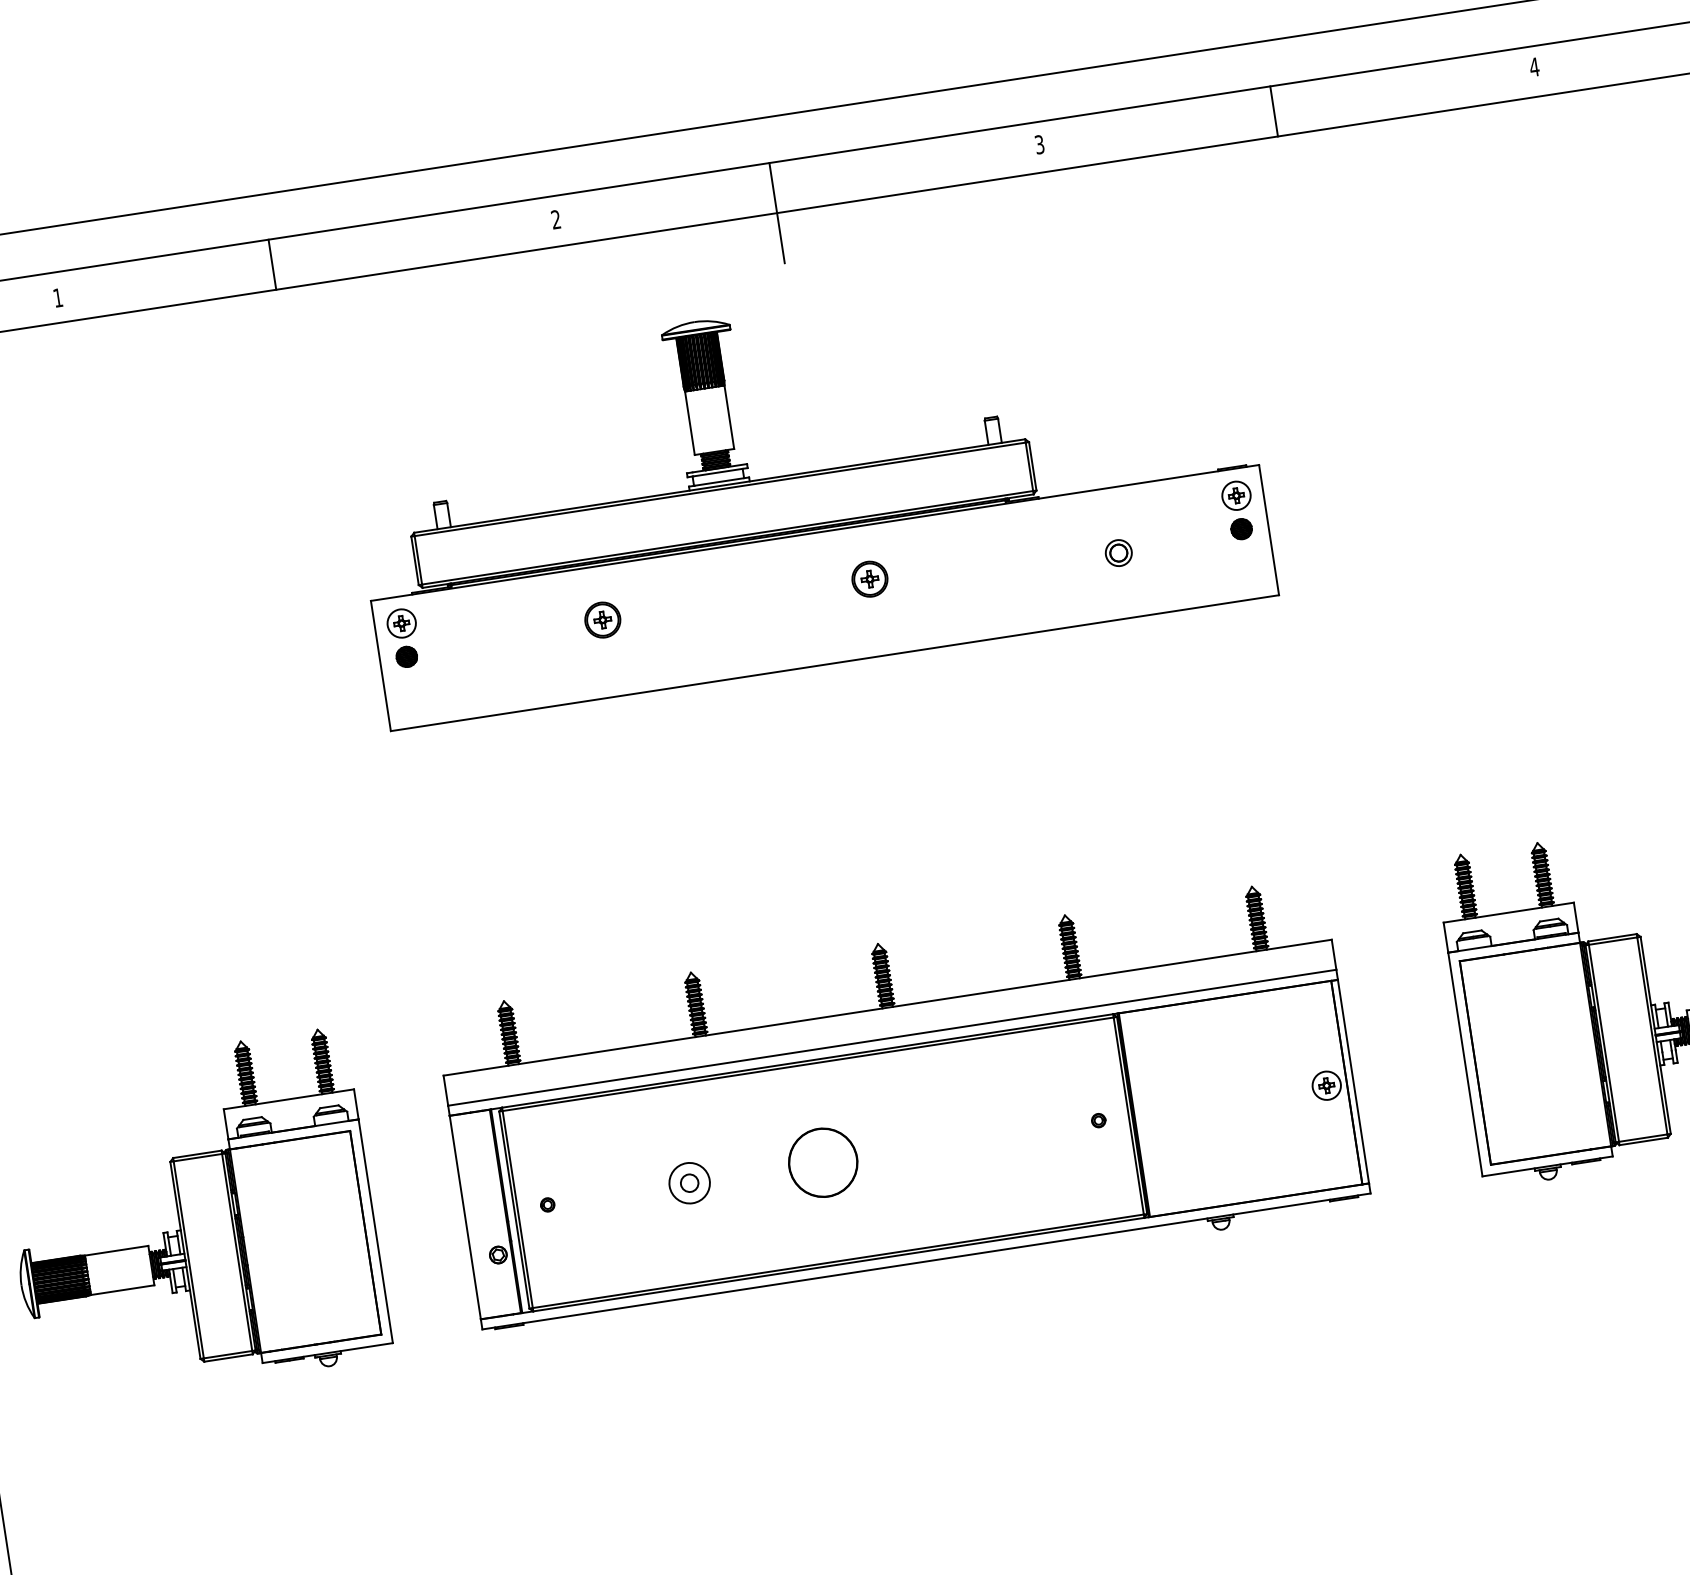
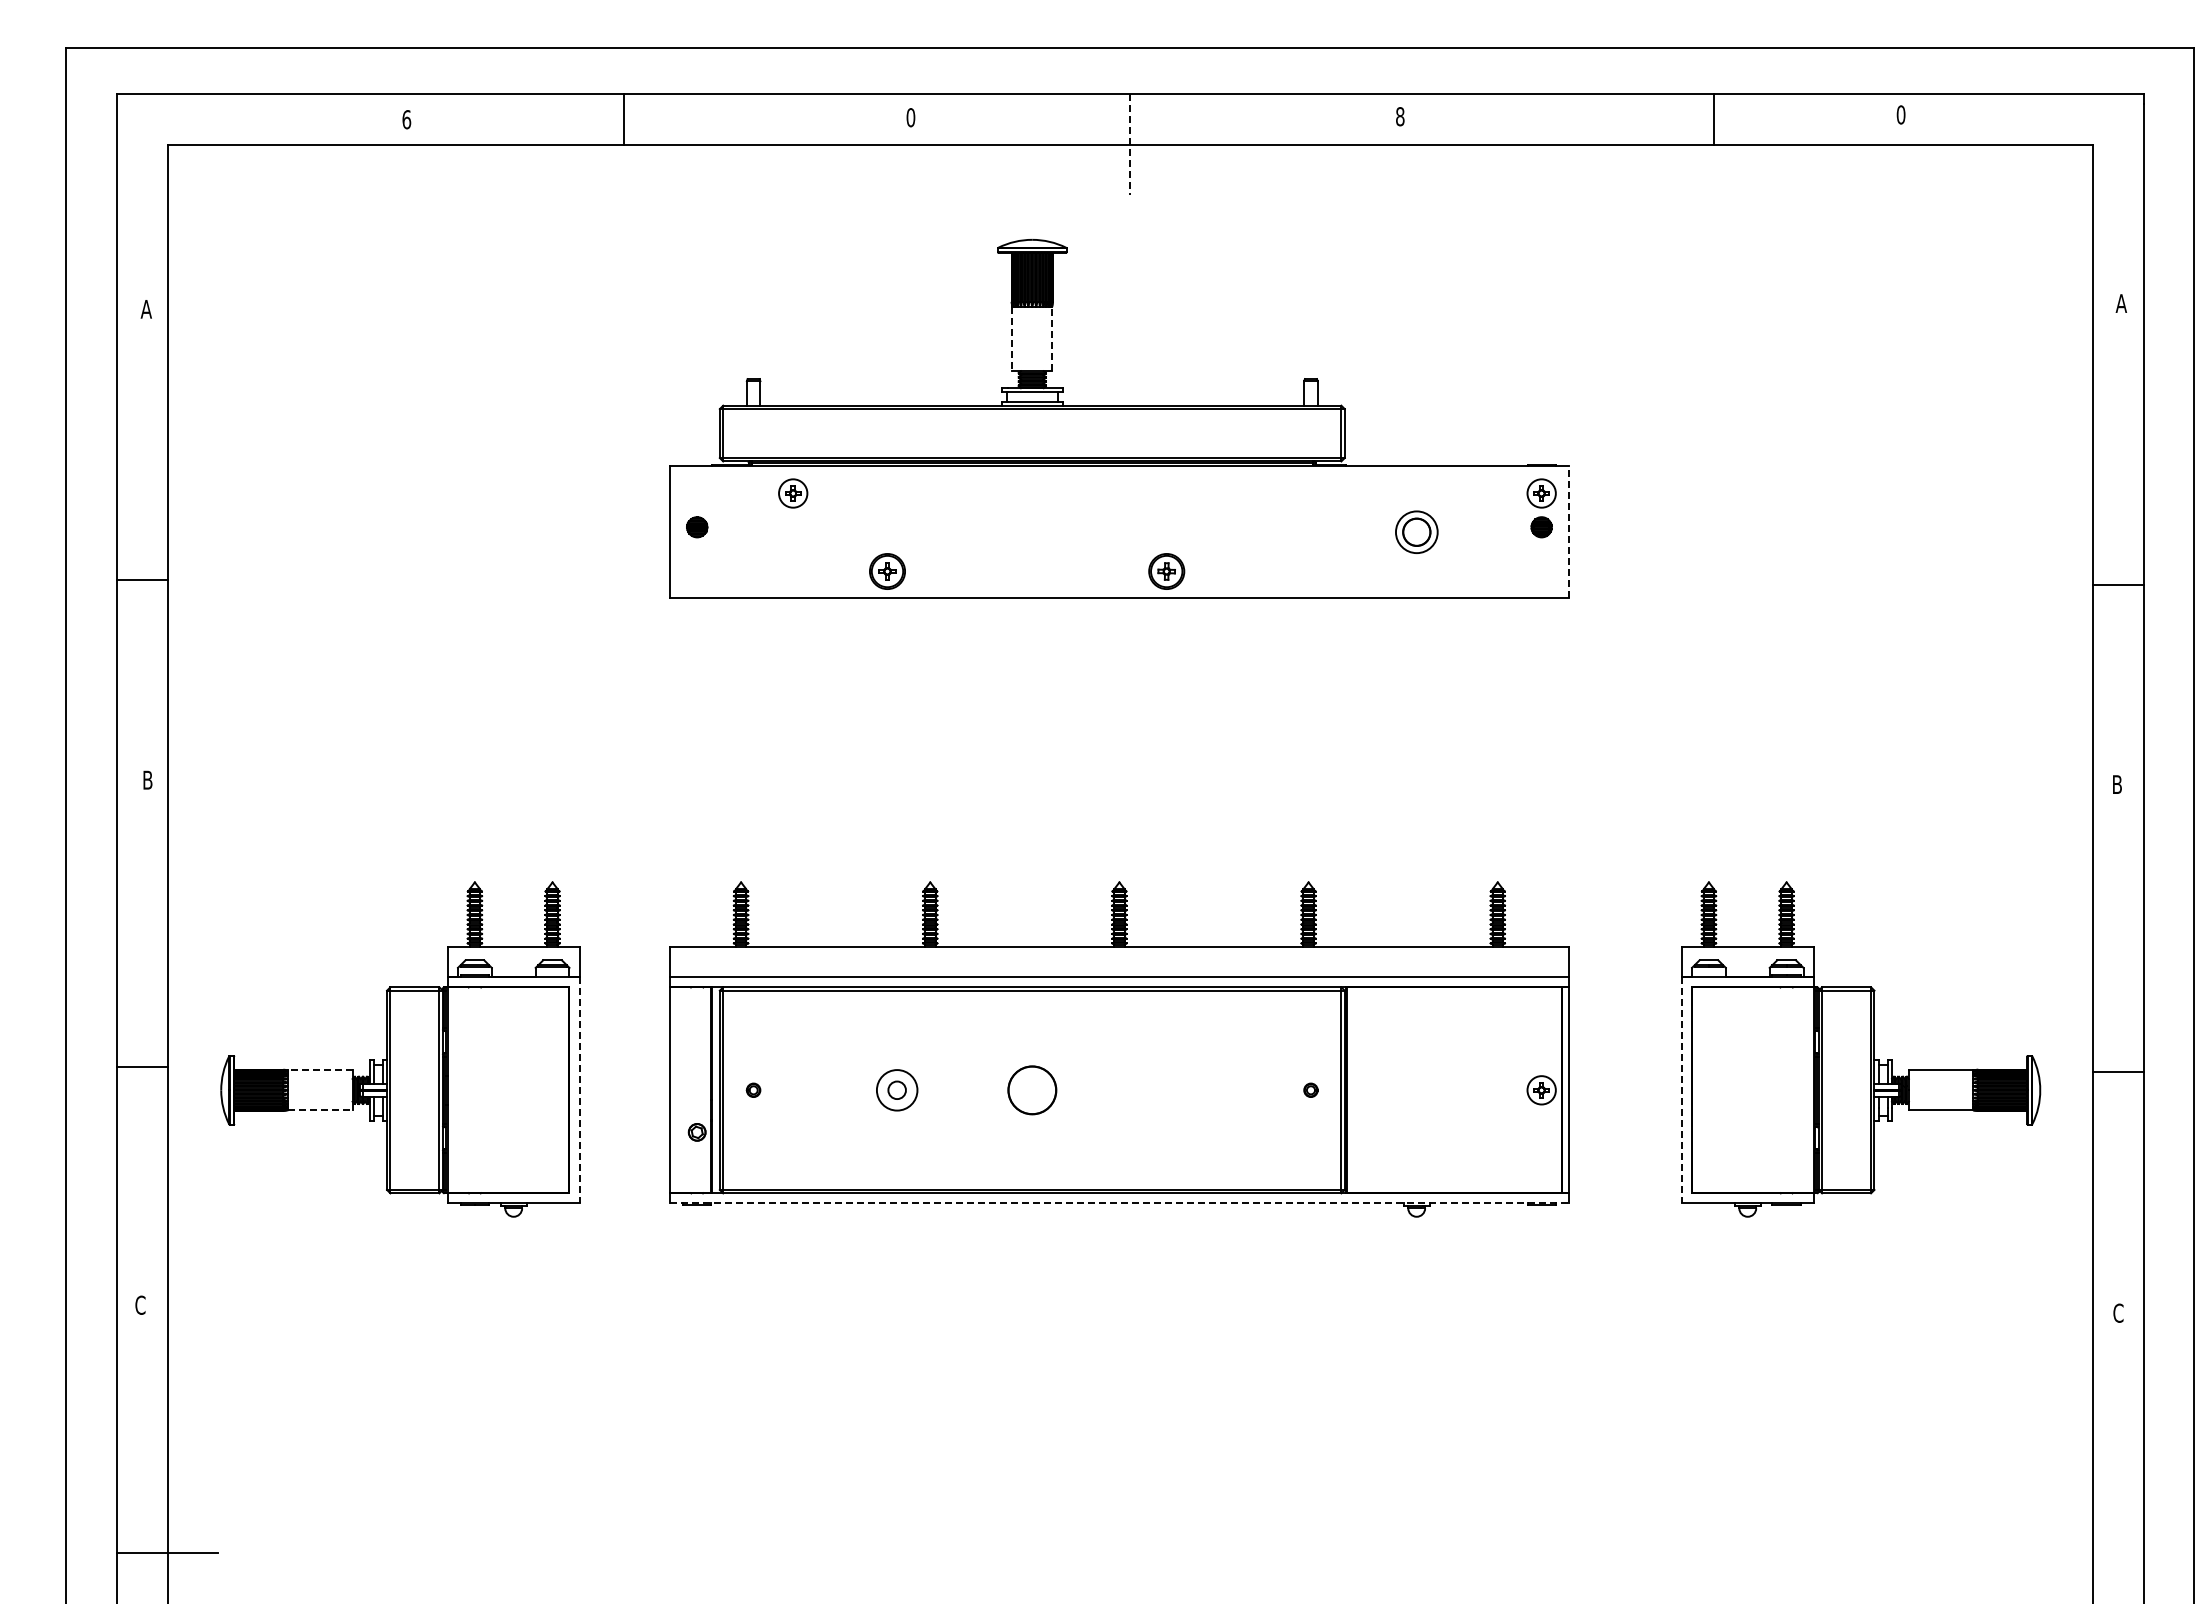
text: (1533, 66) -> (1900, 114), 4 -> 0
line: (1274, 110) -> (1714, 118), moved
text: (1039, 144) -> (1400, 116), 3 -> 8
line: (777, 212) -> (1130, 144), solid -> dashed
text: (555, 219) -> (910, 117), 2 -> 0
text: (57, 297) -> (406, 119), 1 -> 6
line: (729, 416) -> (1052, 338), solid -> dashed
line: (690, 423) -> (1012, 339), solid -> dashed
line: (1268, 530) -> (1568, 532), solid -> dashed
part: (1118, 553) -> (1416, 532), size x1.6
part: (869, 579) -> (1166, 571), moved
part: (602, 620) -> (887, 571), moved
part: (402, 623) -> (793, 493), moved
line: (1465, 1064) -> (1681, 1090), solid -> dashed
circle: (823, 1162) -> (1032, 1090), size x0.7
line: (375, 1231) -> (579, 1090), solid -> dashed
line: (116, 1250) -> (320, 1070), solid -> dashed
line: (926, 1261) -> (1119, 1203), solid -> dashed
line: (123, 1290) -> (321, 1110), solid -> dashed

